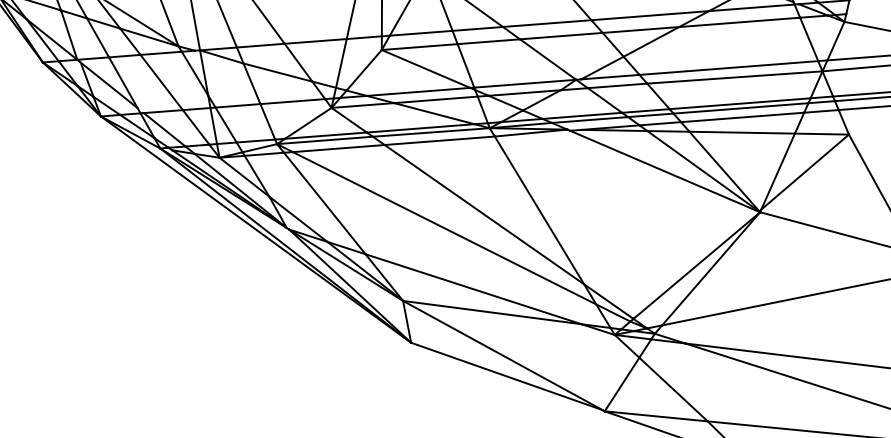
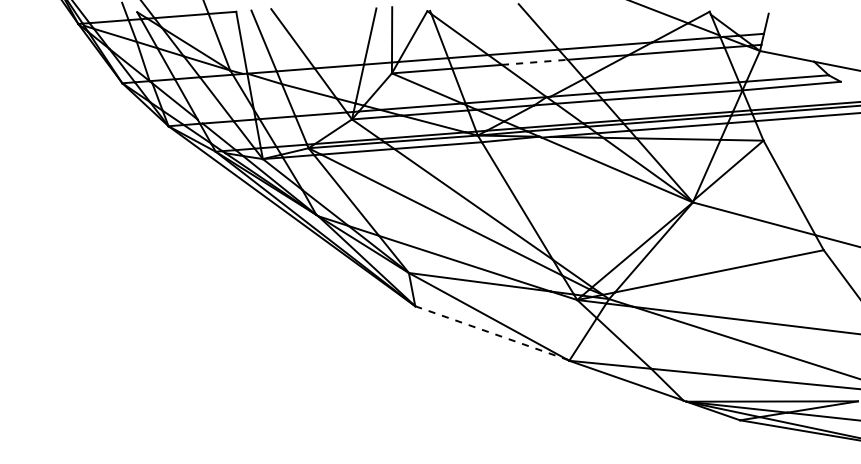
line: (561, 36) -> (534, 62), solid -> dashed
line: (506, 377) -> (491, 333), solid -> dashed

